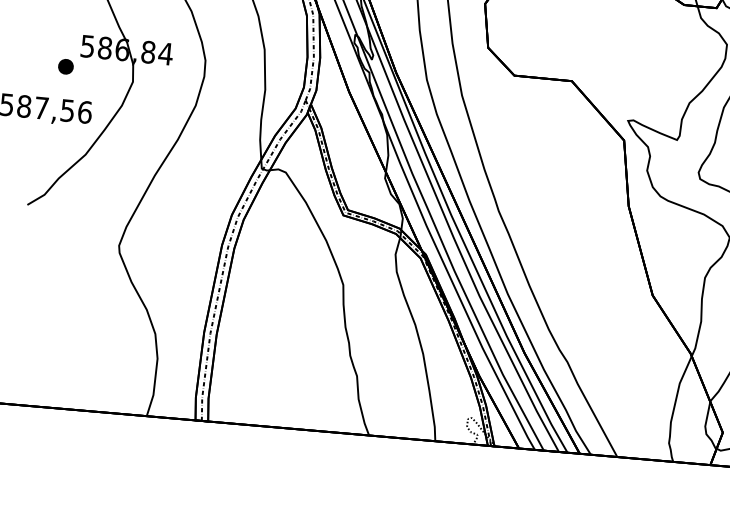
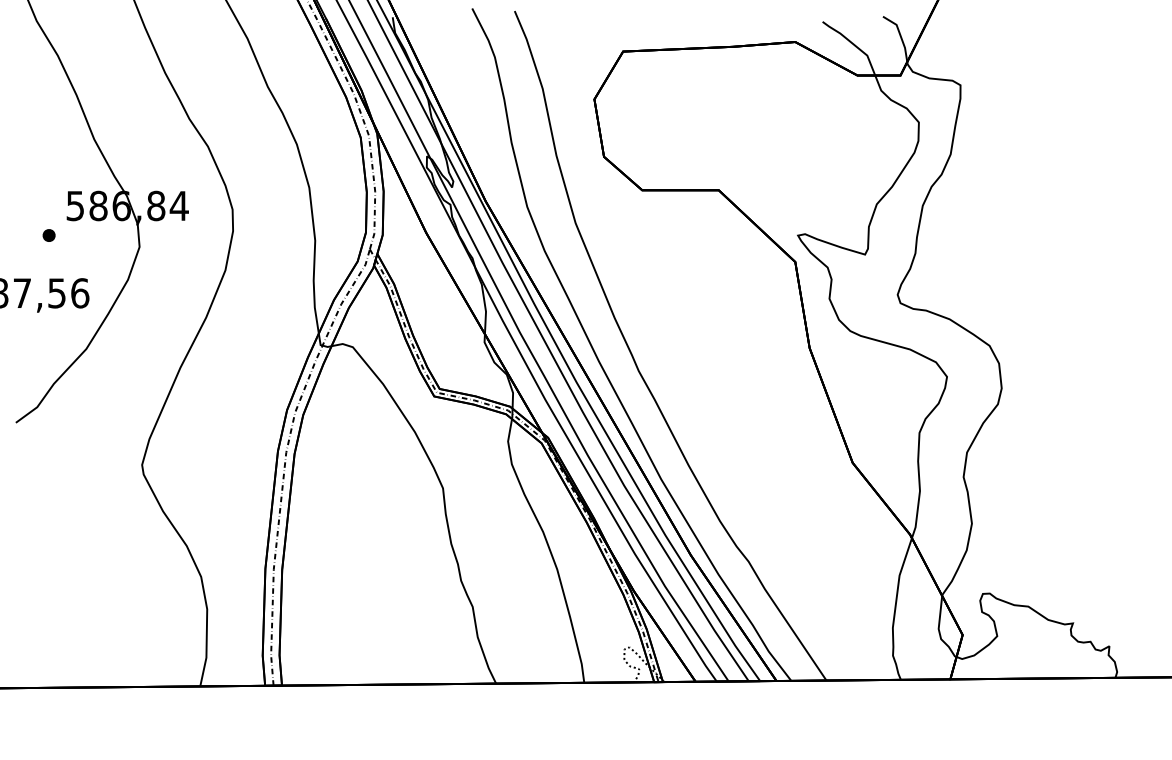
part: (65, 66) -> (48, 235), size x0.62

